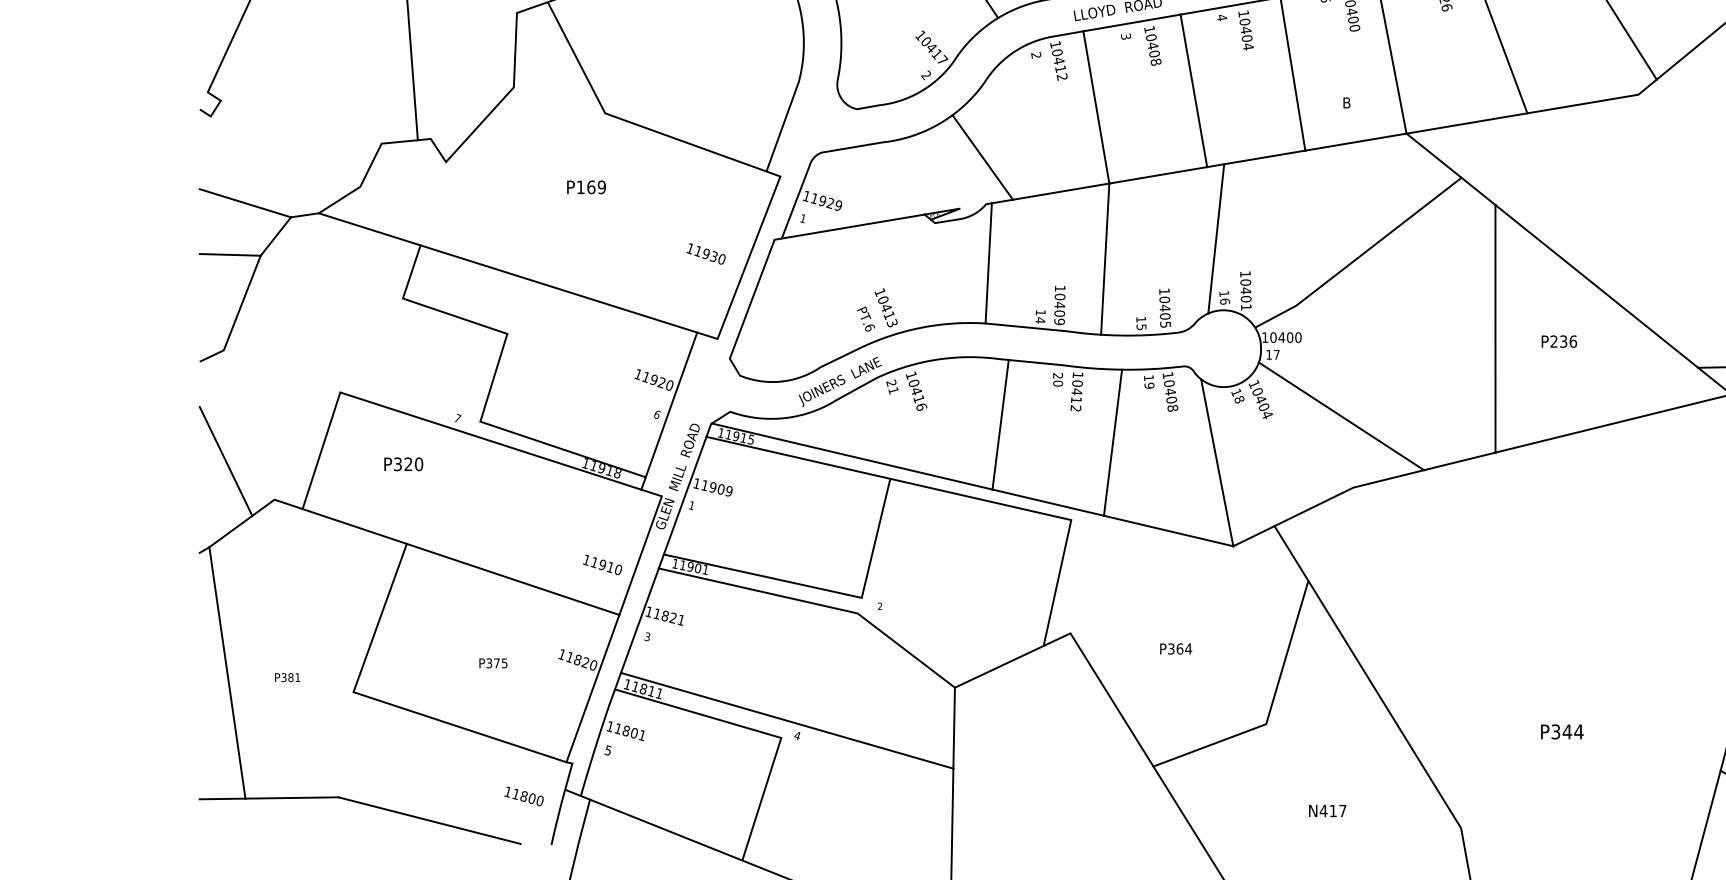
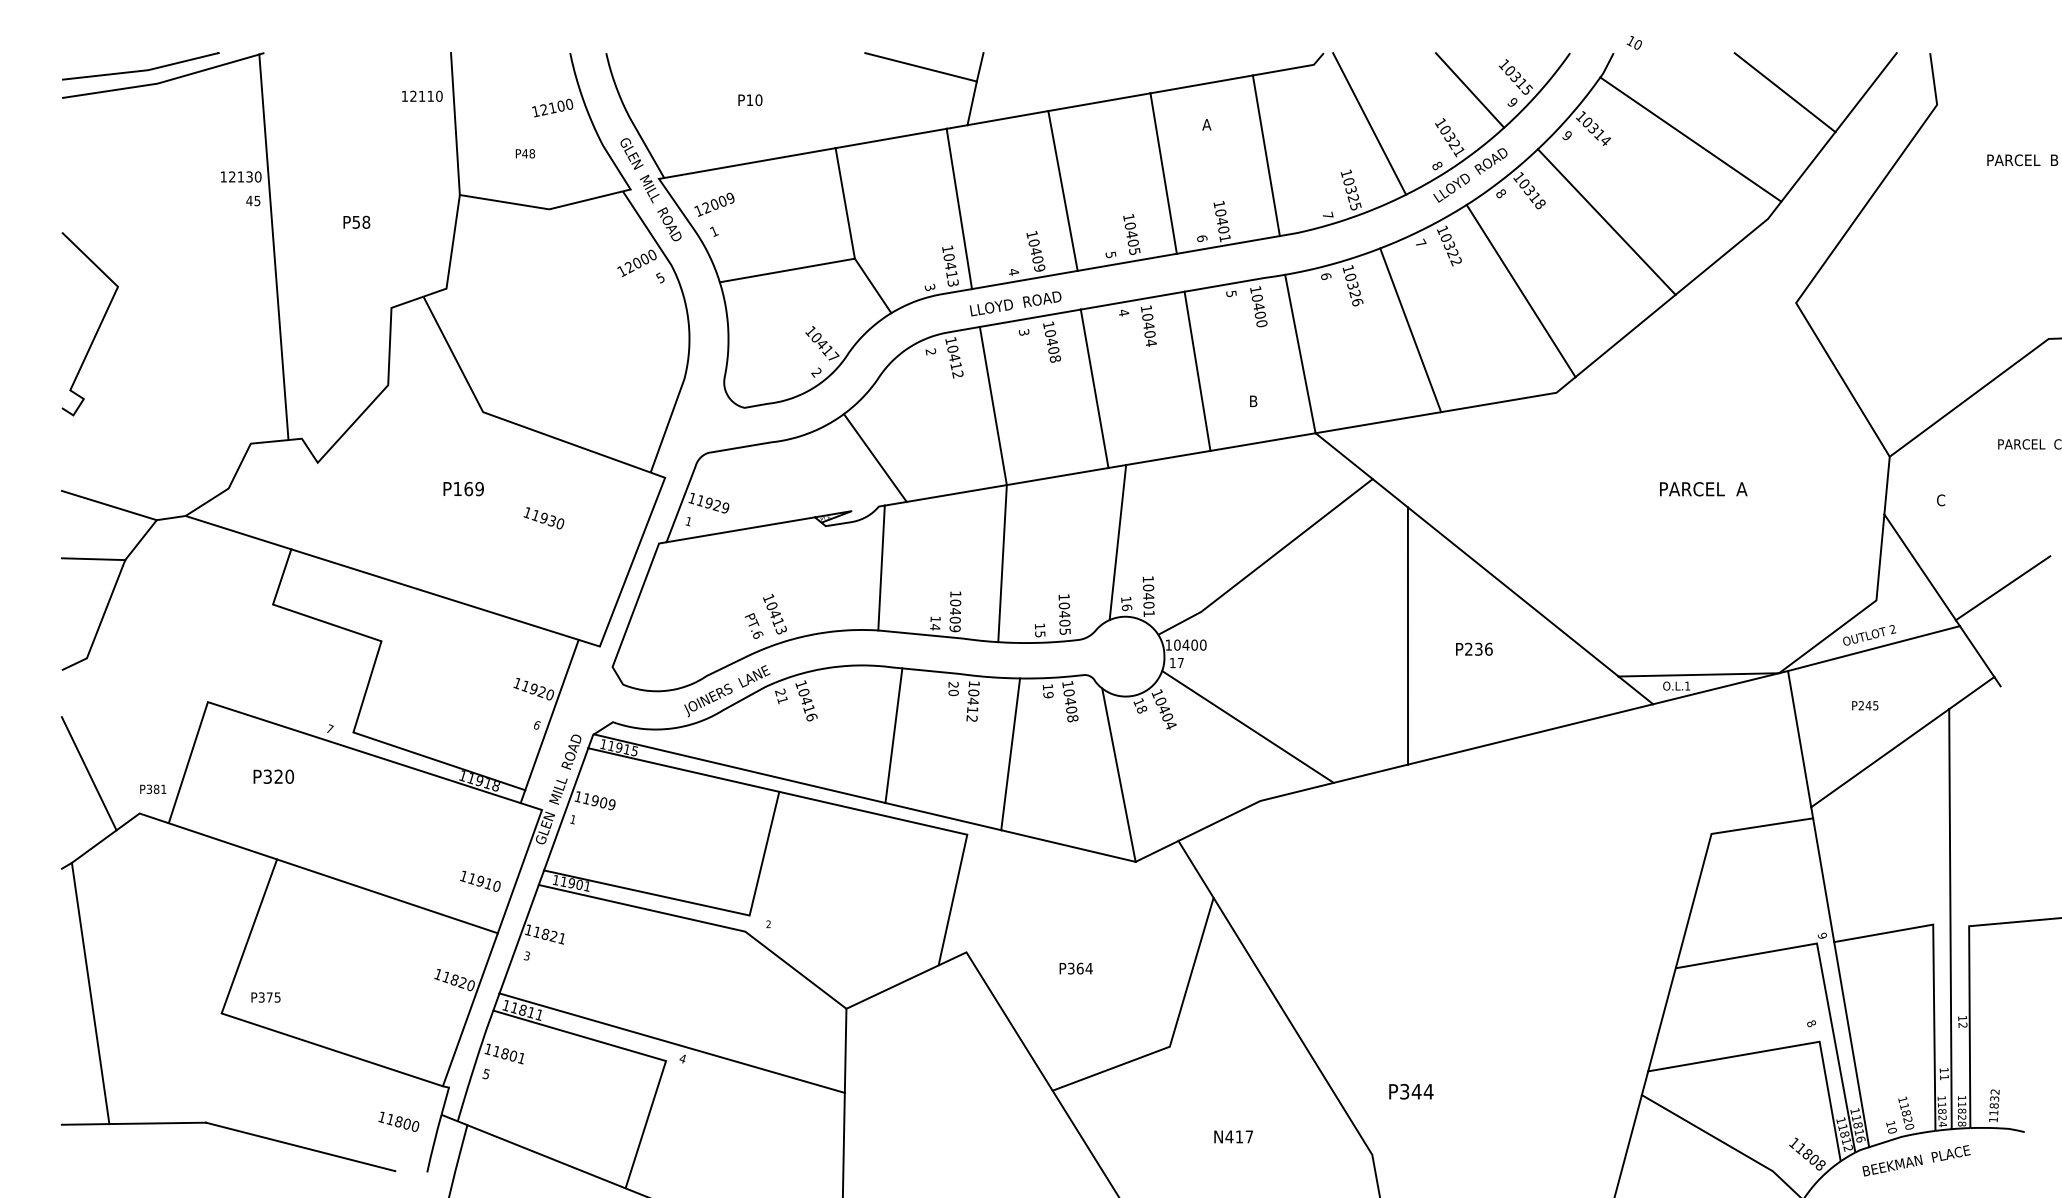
text: (705, 254) -> (543, 518), moved
text: (492, 663) -> (265, 997), moved
text: (287, 676) -> (153, 788), moved
text: (1562, 731) -> (1411, 1091), moved

